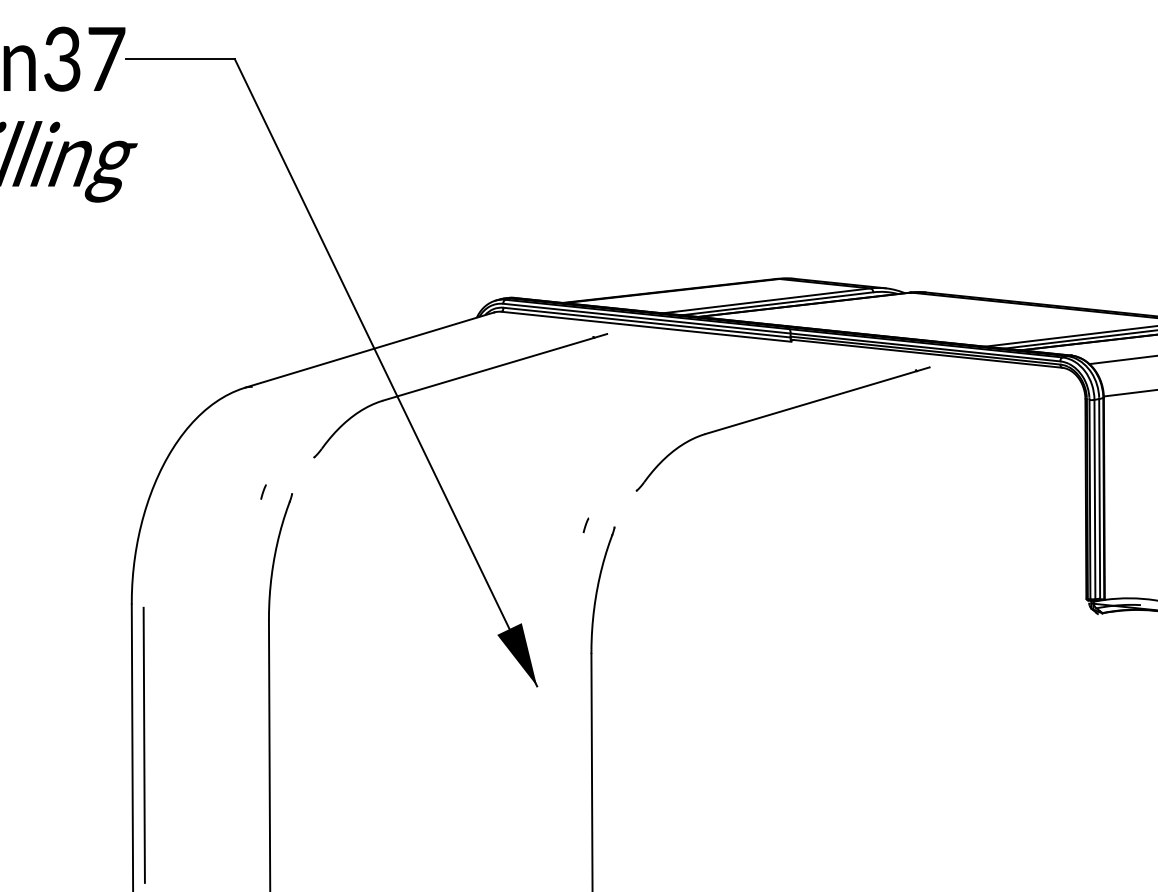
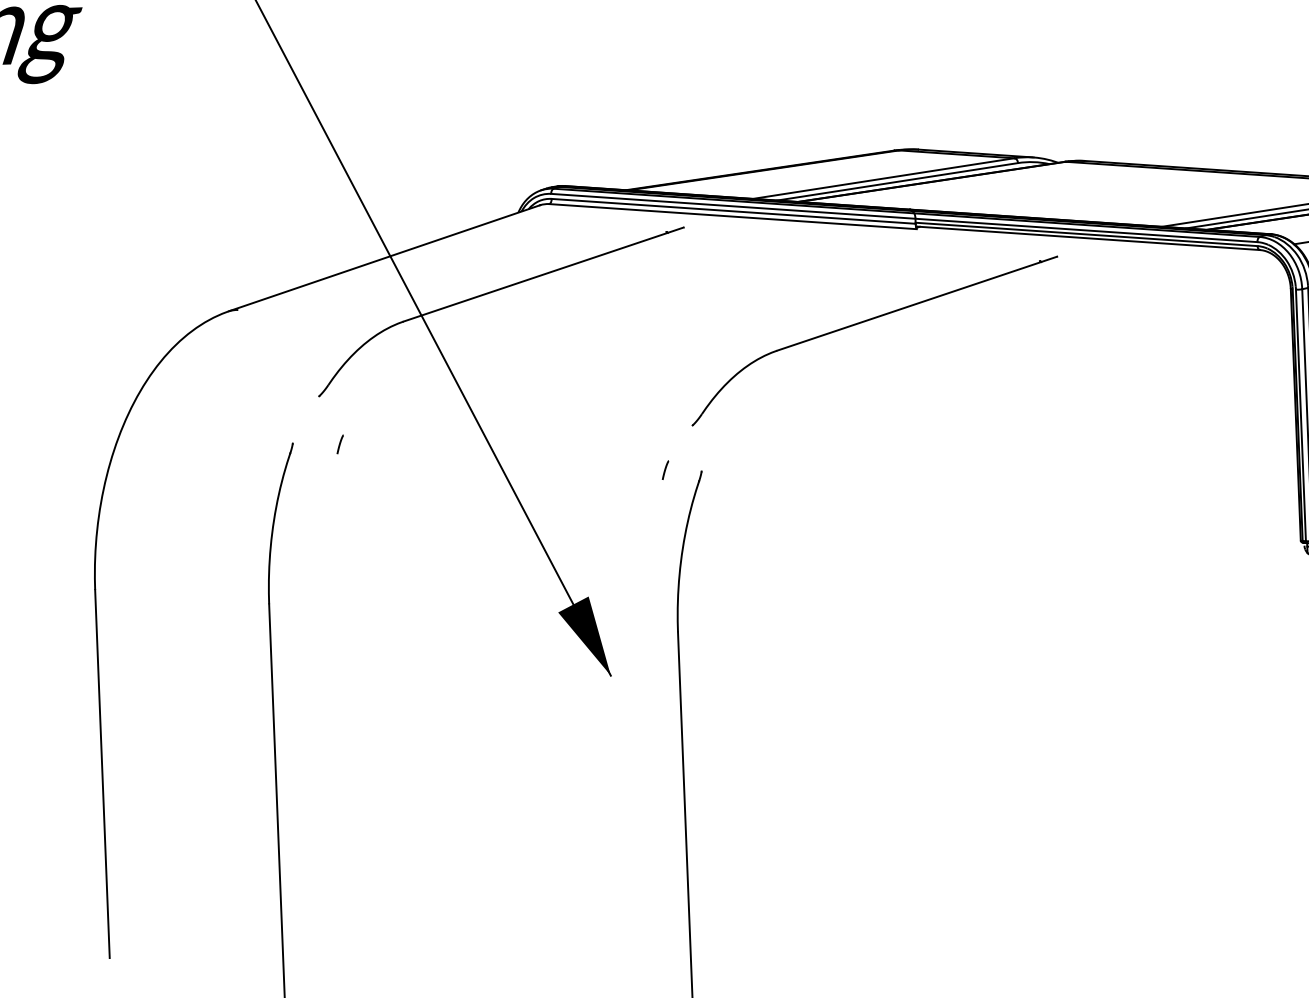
part: (778, 413) -> (868, 321), moved
line: (263, 491) -> (340, 443), moved
line: (143, 744) -> (116, 766), removed

